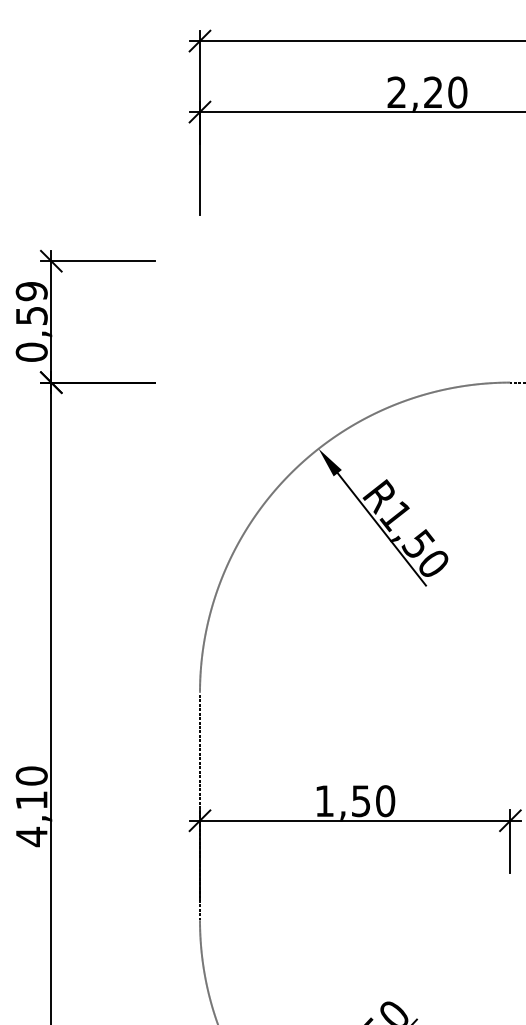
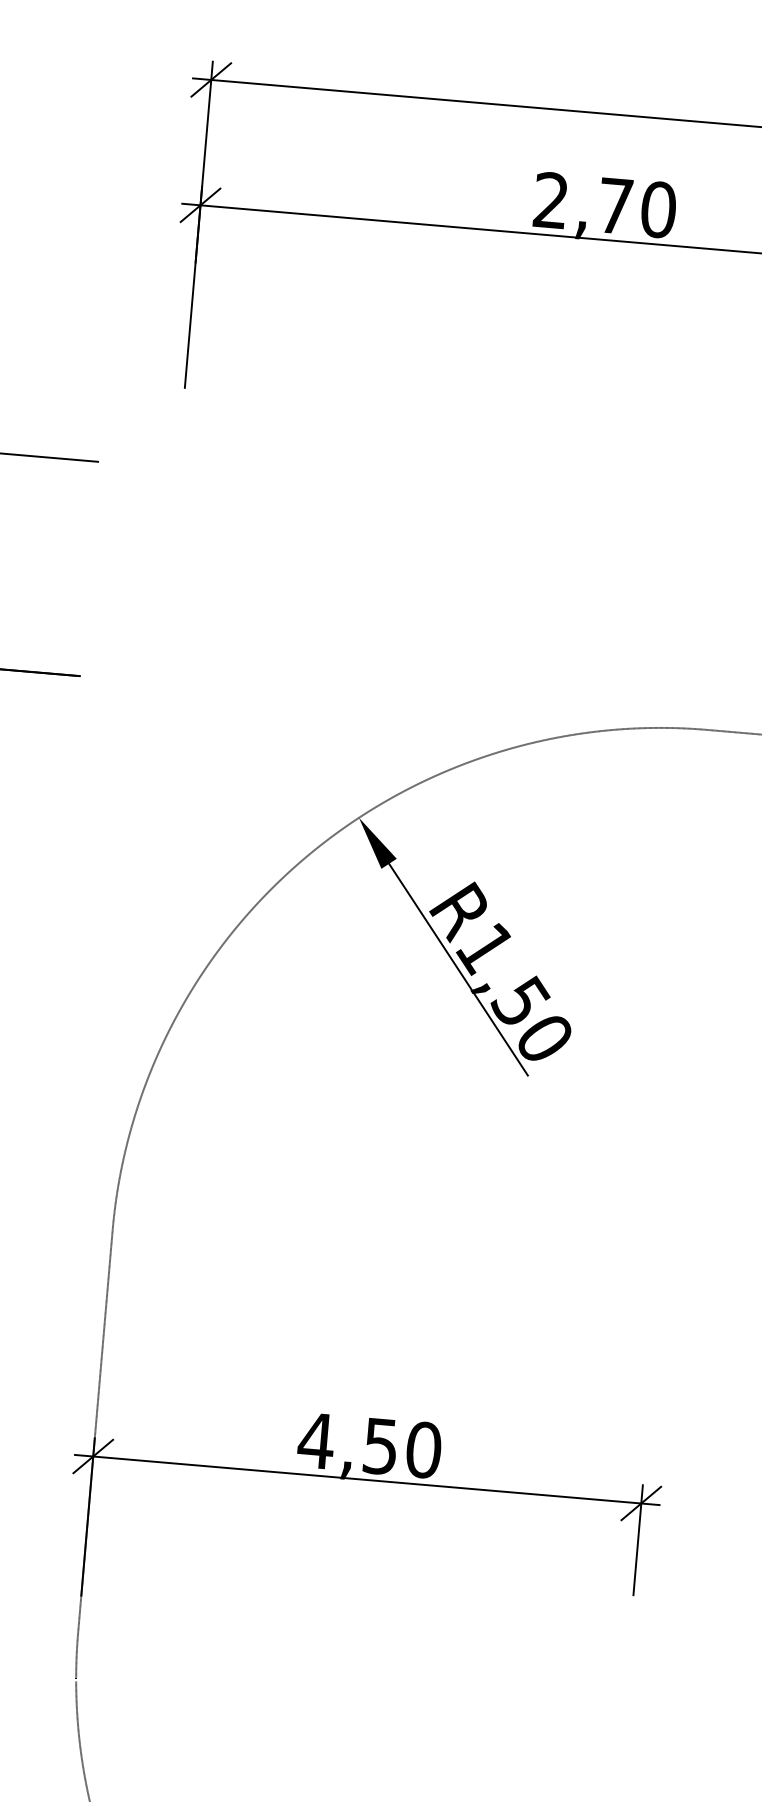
text: (433, 91) -> (615, 204), 2,20 -> 2,70
text: (324, 800) -> (316, 1439), 1,50 -> 4,50

